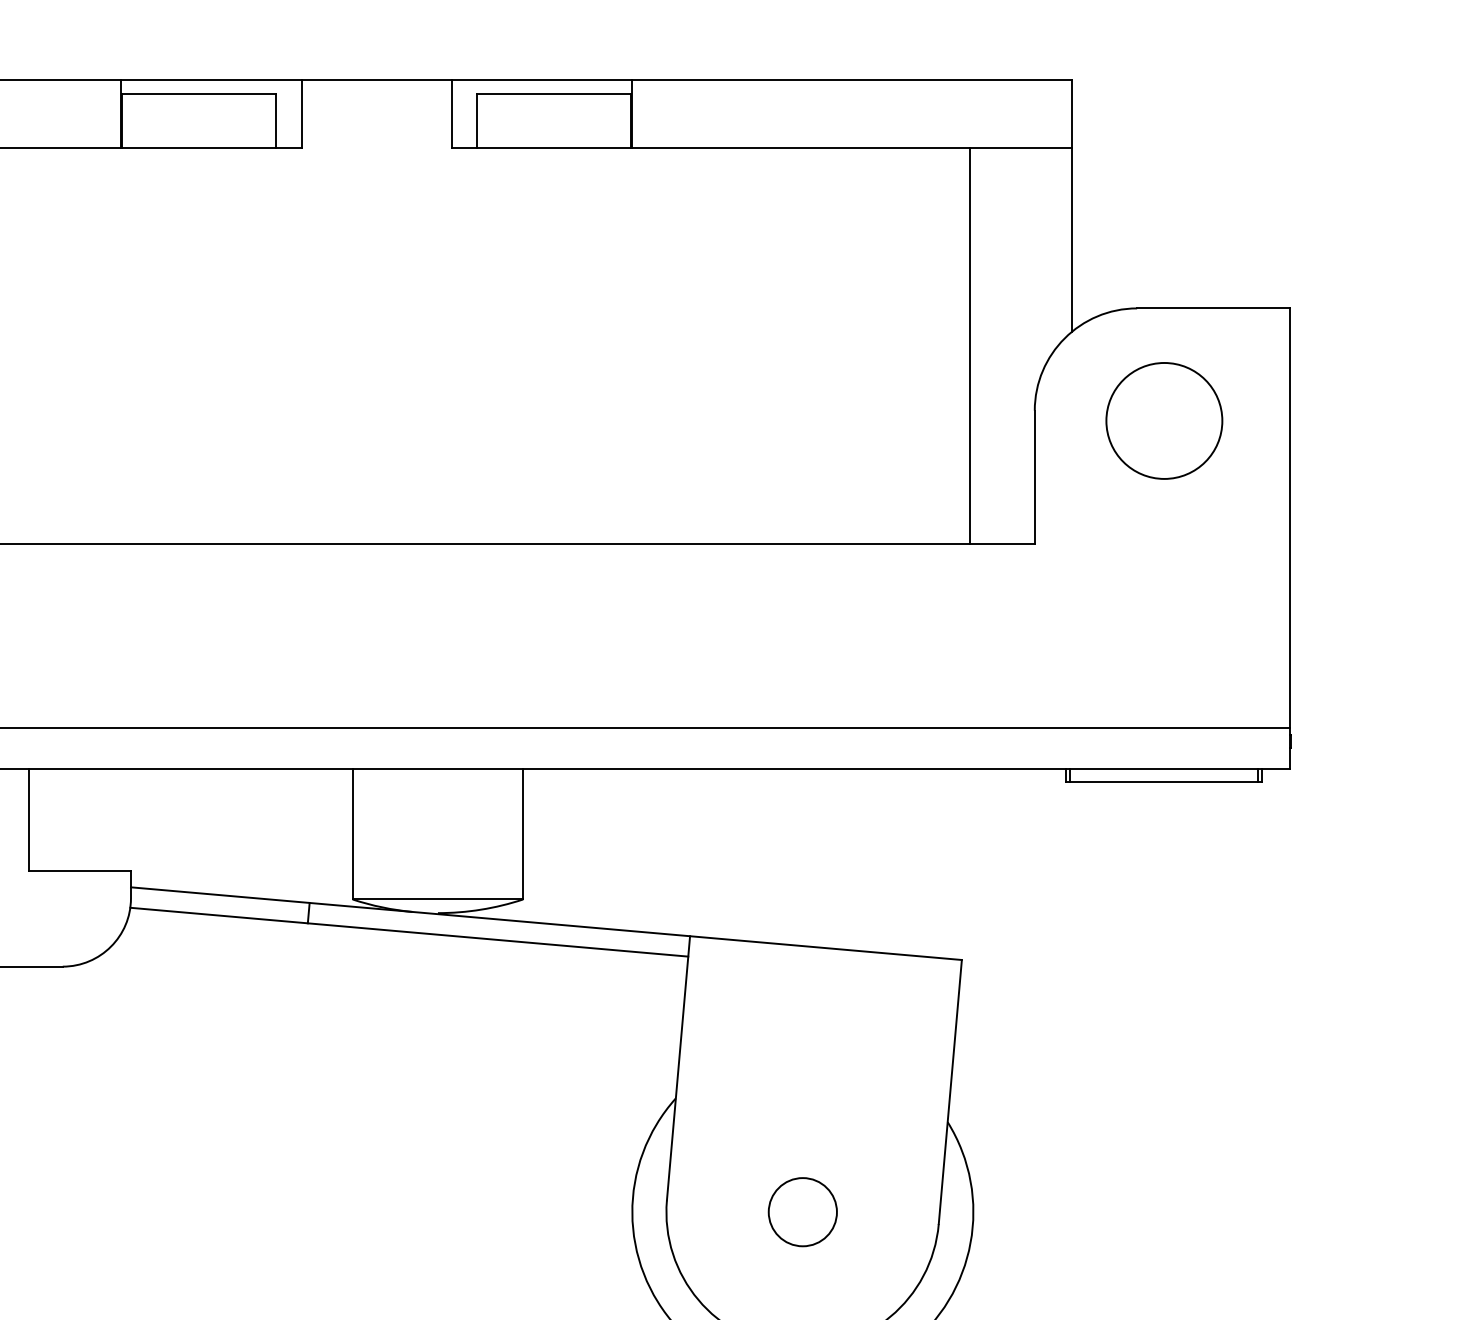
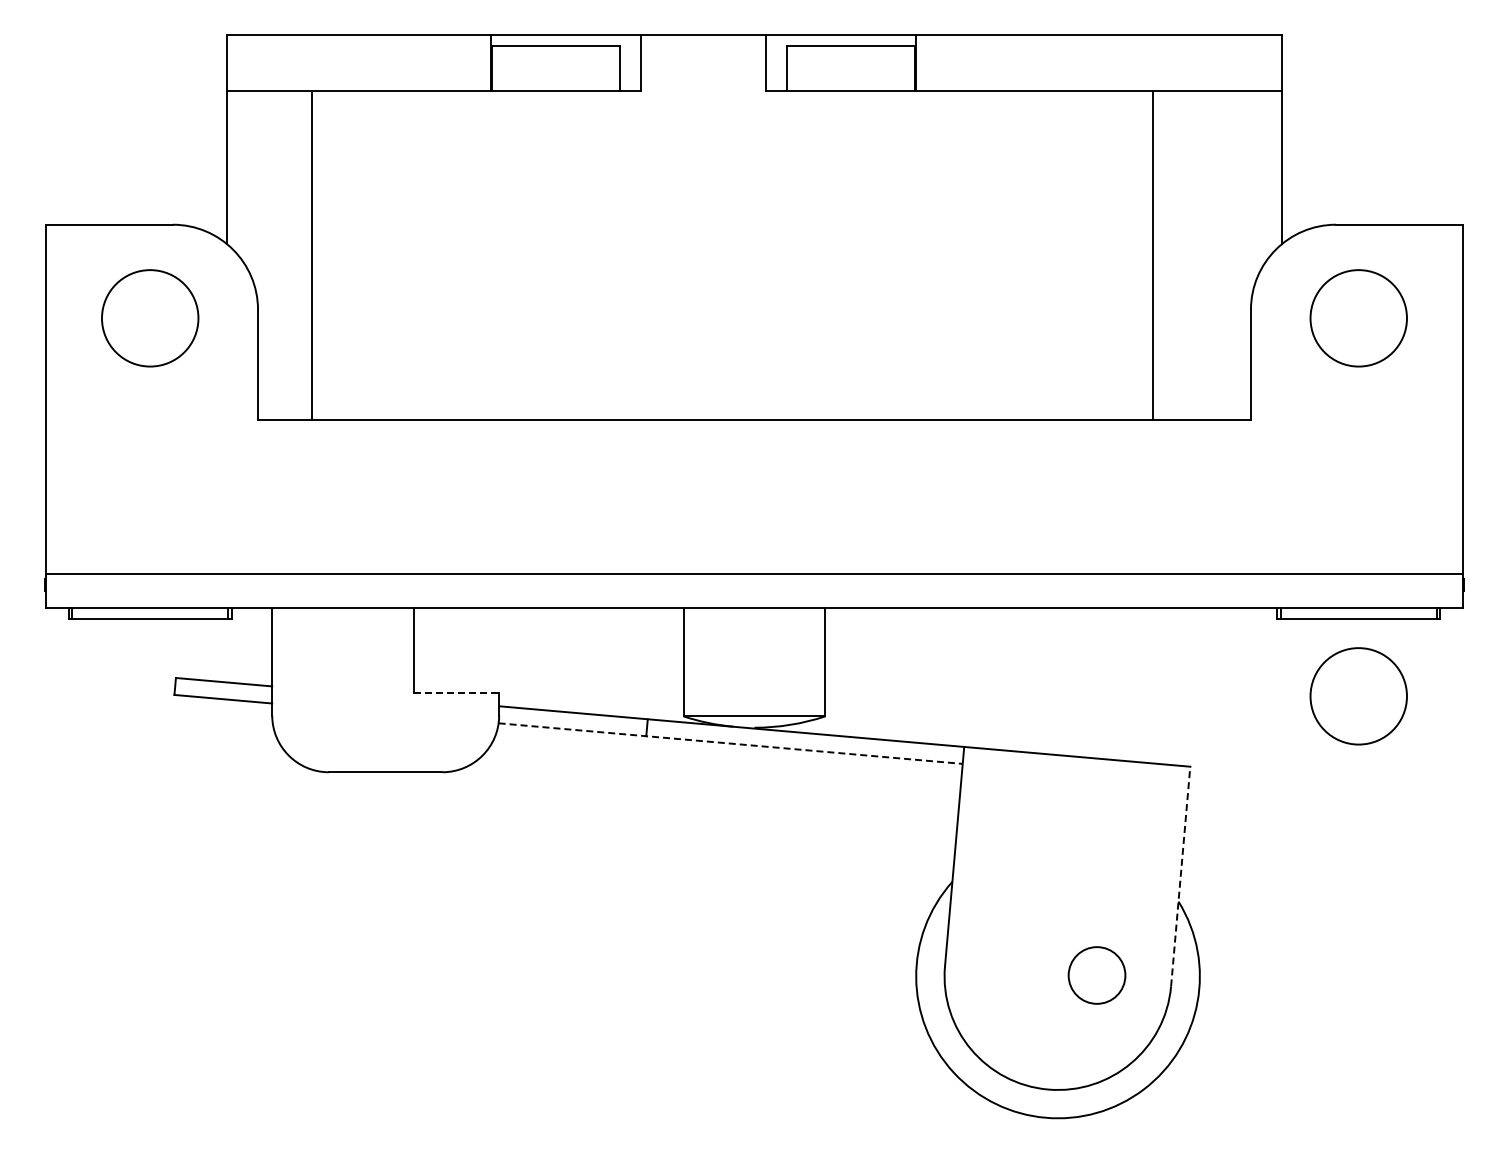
line: (970, 345) -> (1153, 255), moved
line: (79, 870) -> (456, 692), solid -> dashed
circle: (1164, 875) -> (1358, 696), added
line: (409, 932) -> (730, 743), solid -> dashed
line: (950, 1091) -> (1180, 876), solid -> dashed
circle: (802, 1212) -> (1096, 975), moved

